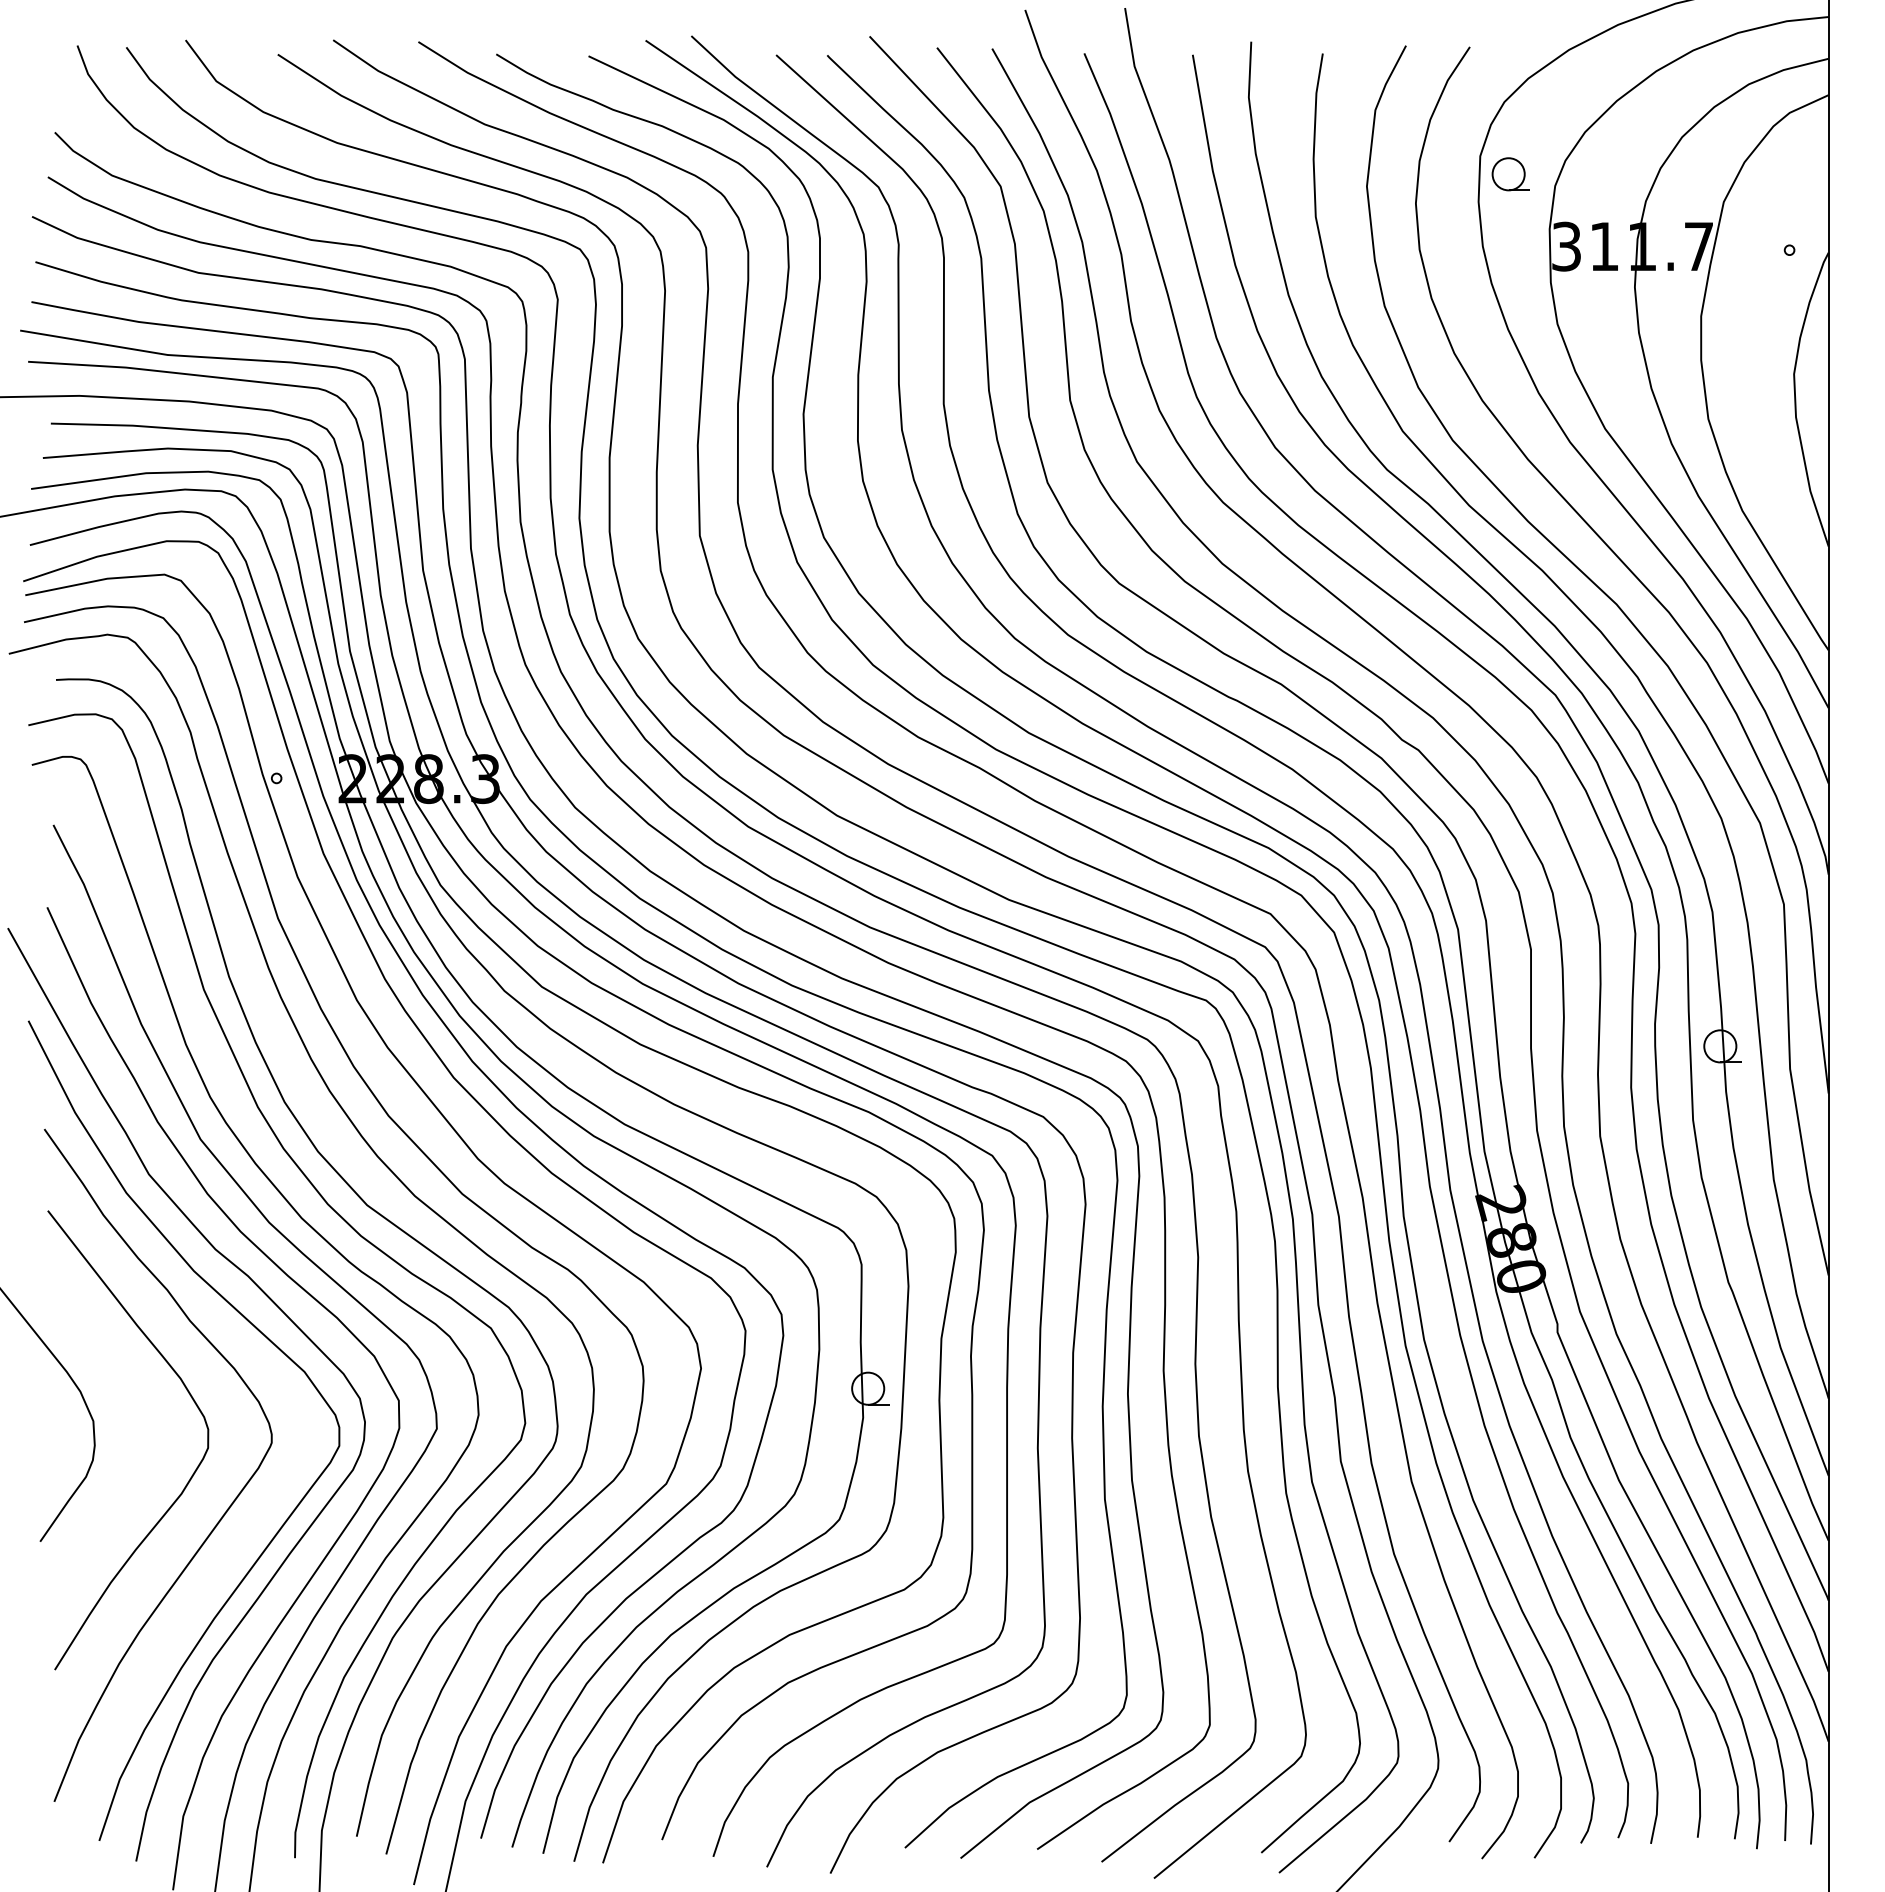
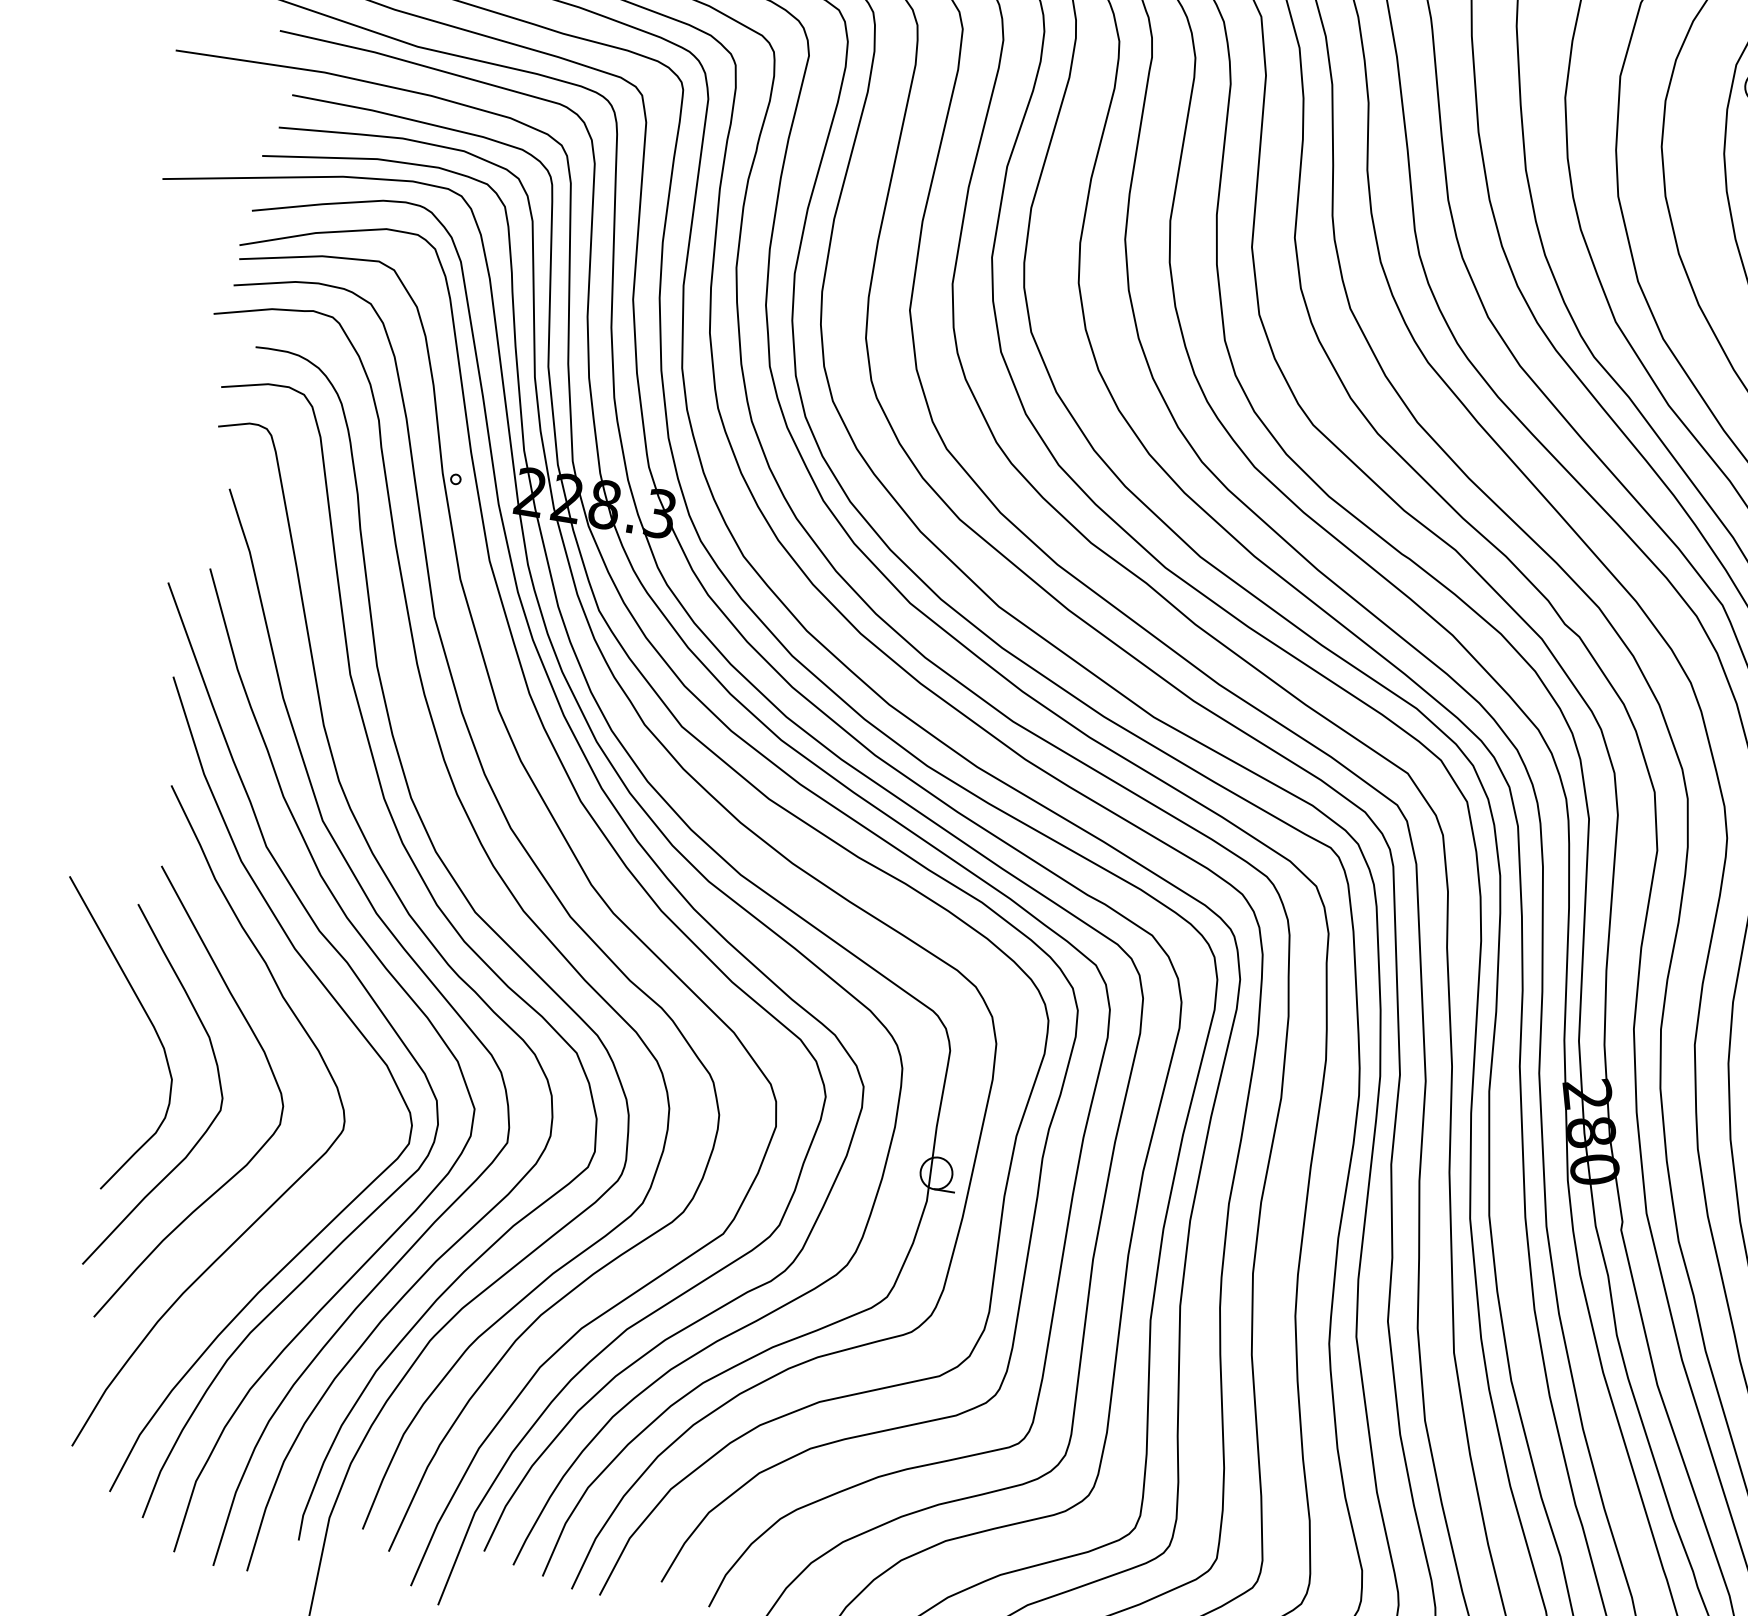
curve: (138, 1458) -> (210, 1123), added

